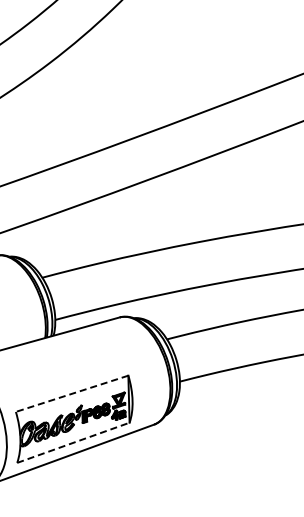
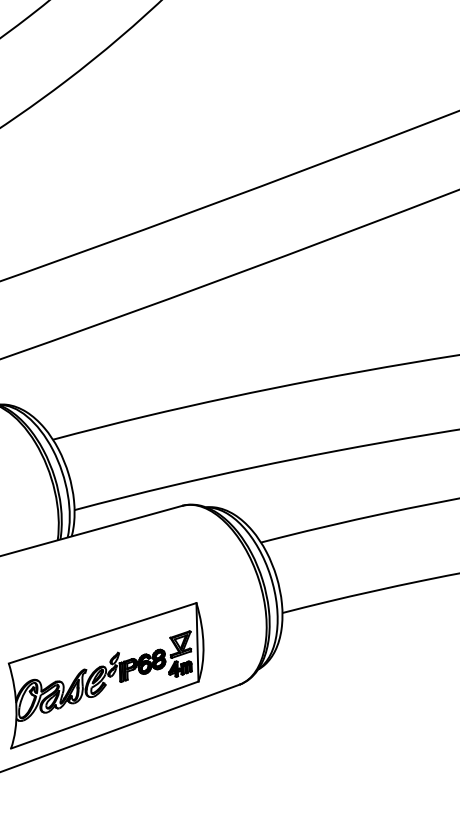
line: (71, 393) -> (101, 632), dashed -> solid
line: (73, 442) -> (104, 714), dashed -> solid

